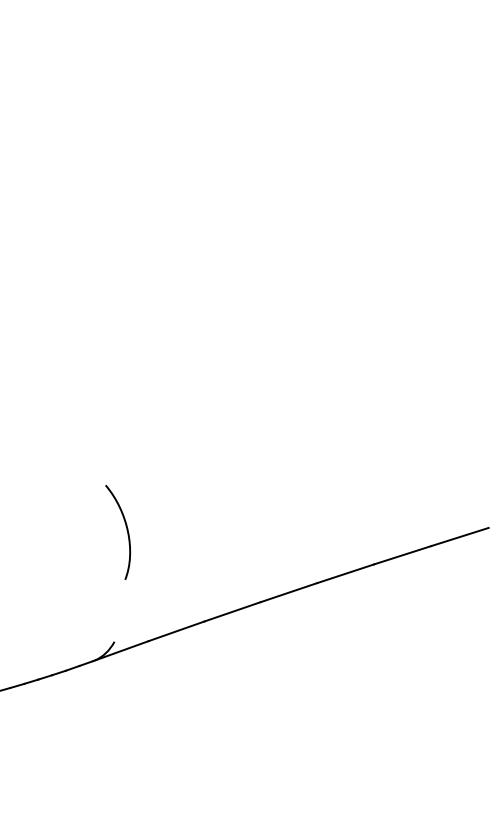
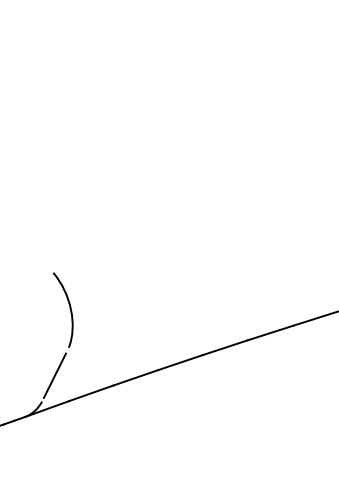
curve: (126, 530) -> (69, 308), moved
line: (130, 609) -> (54, 376), added

